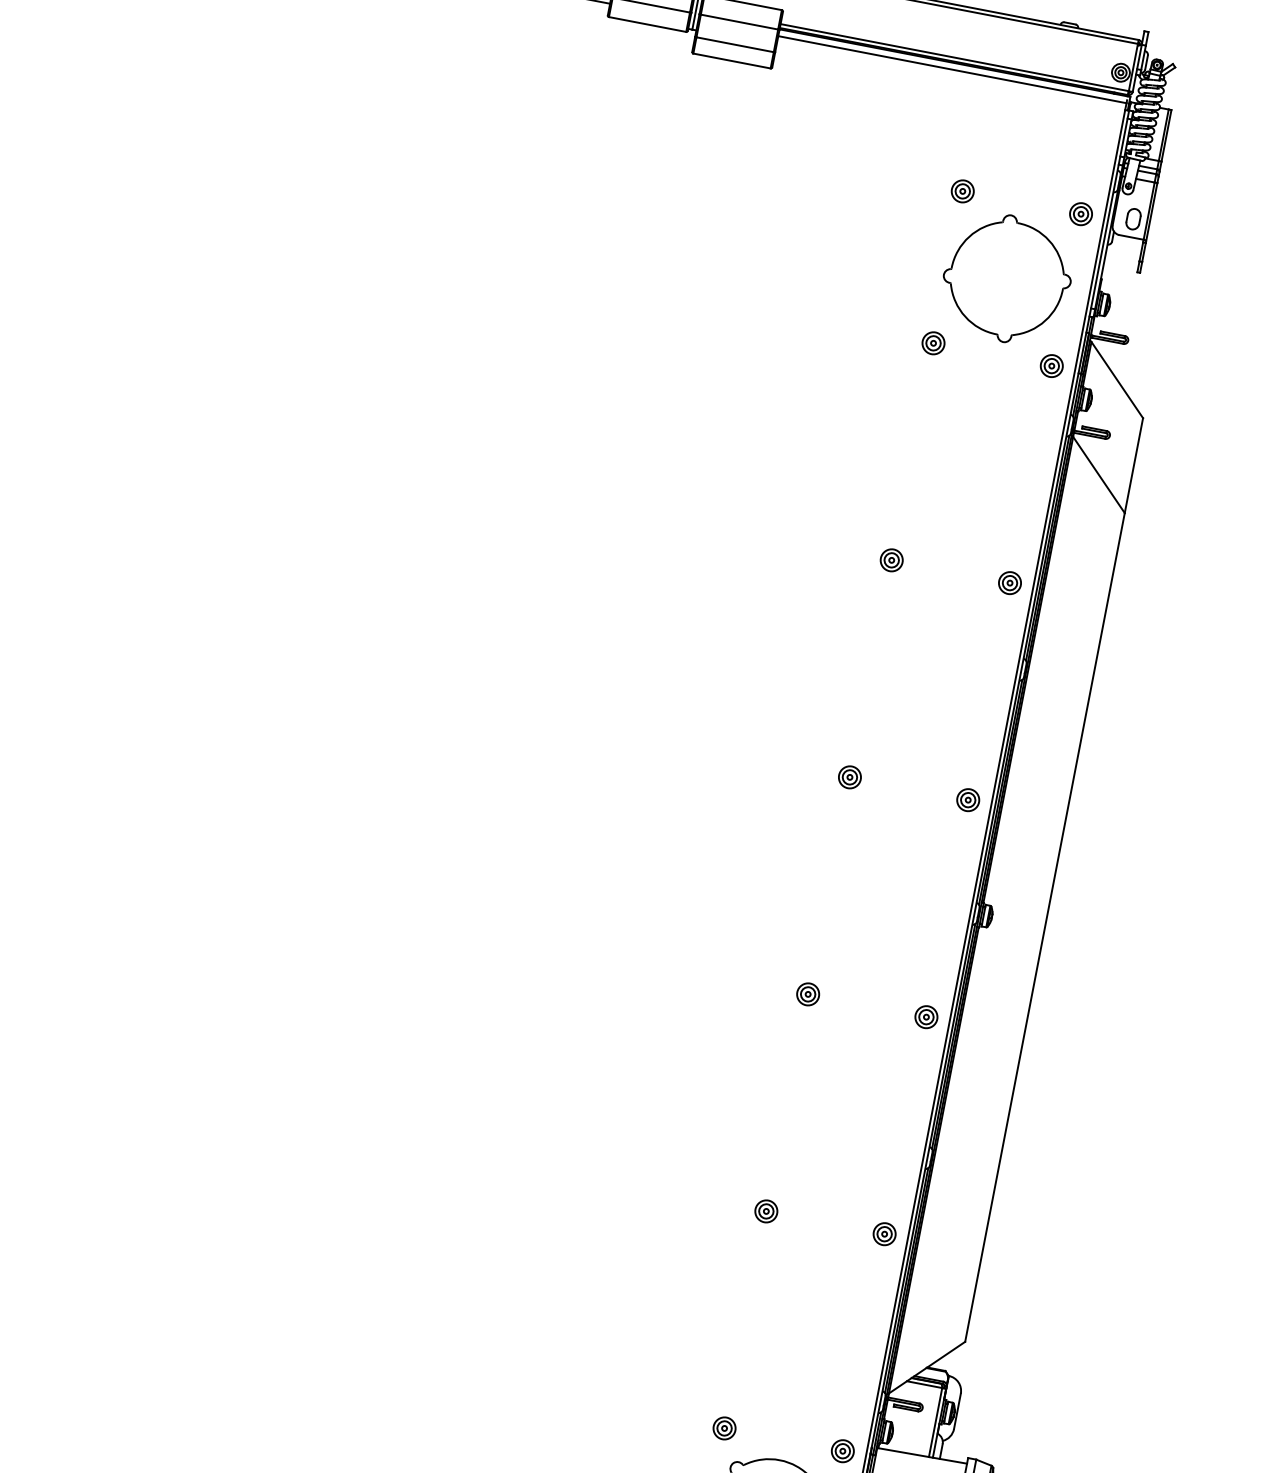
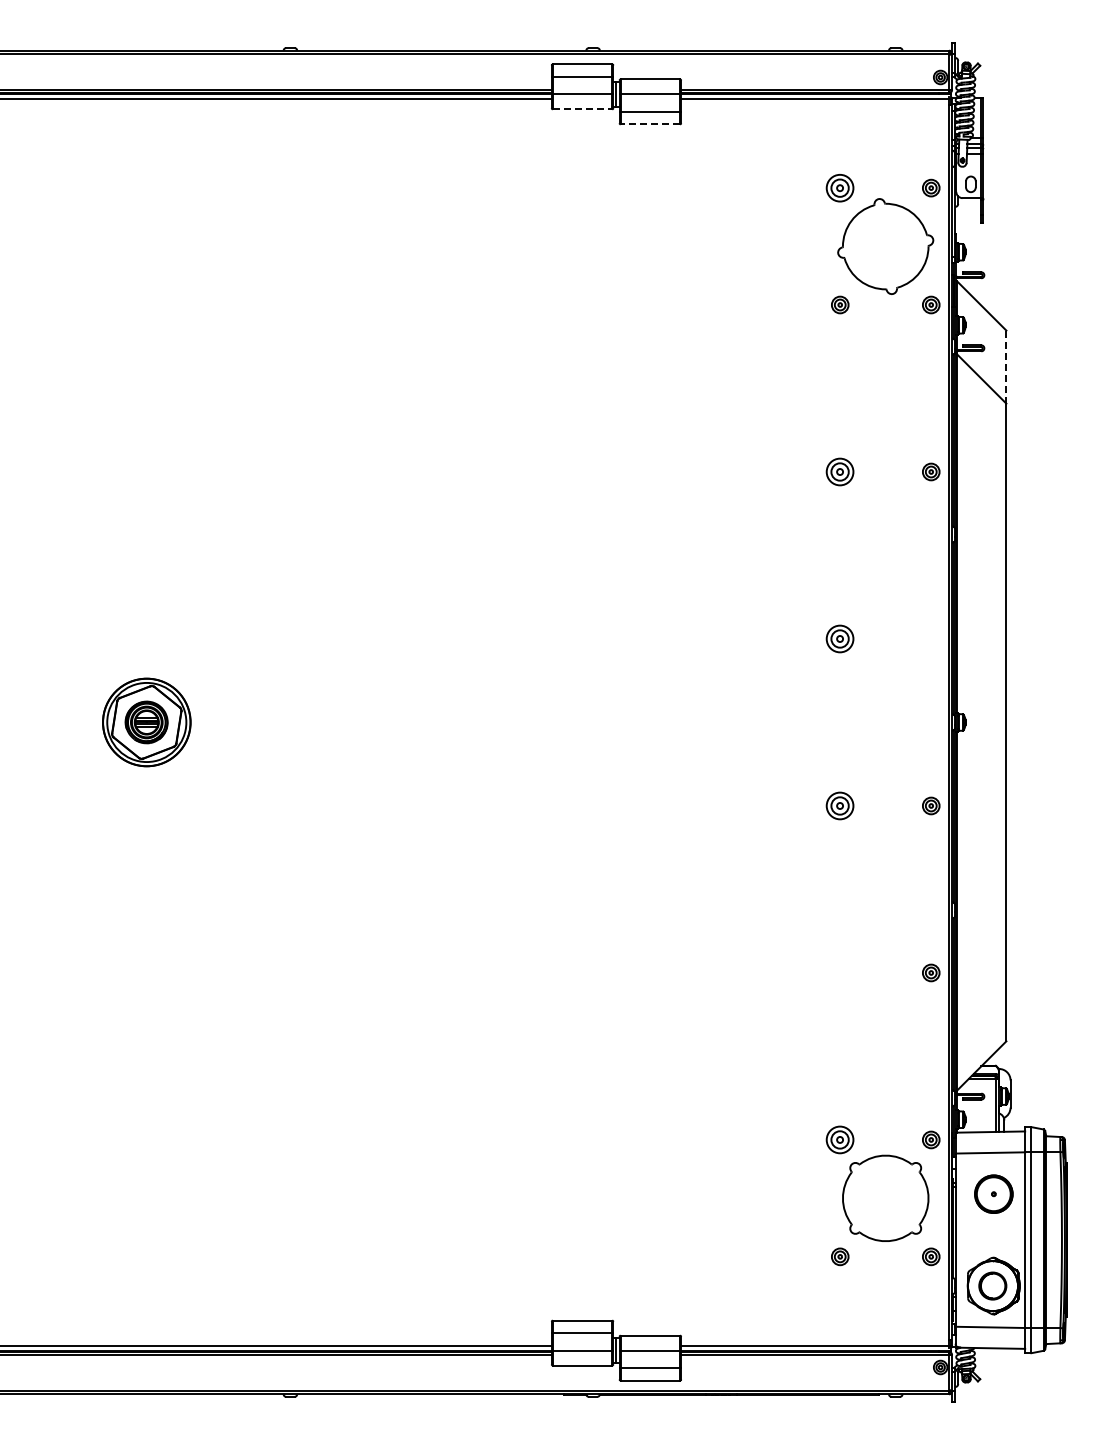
line: (647, 24) -> (582, 109), solid -> dashed
line: (732, 61) -> (650, 124), solid -> dashed
part: (963, 190) -> (840, 187), size x1.6
line: (1133, 466) -> (1006, 367), solid -> dashed
part: (892, 559) -> (840, 471), size x1.6
part: (850, 776) -> (840, 638), size x1.6
part: (968, 799) -> (931, 638), removed
part: (808, 993) -> (840, 805), size x1.6
part: (766, 1210) -> (840, 972), removed
part: (725, 1427) -> (840, 1139), size x1.6

